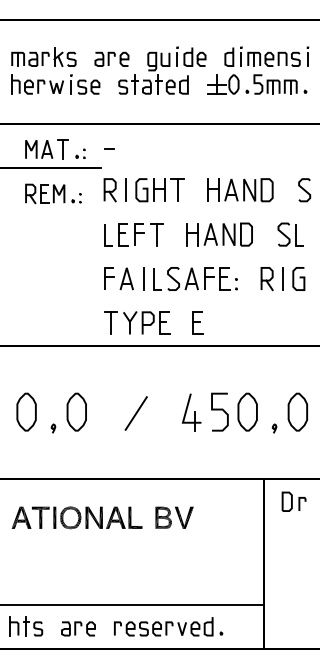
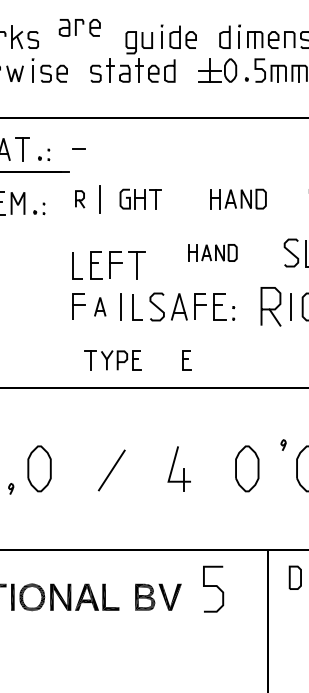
part: (111, 58) -> (79, 26), moved
part: (109, 190) -> (79, 199), size x0.6
part: (159, 190) -> (140, 199), size x0.7
part: (240, 190) -> (238, 199), size x0.7
part: (133, 234) -> (108, 265), moved
part: (219, 234) -> (213, 252), size x0.6
part: (126, 278) -> (99, 306), size x0.7
part: (266, 279) -> (270, 307), size x1.4
part: (137, 322) -> (113, 359), size x0.7
part: (197, 322) -> (186, 359), size x0.7
curve: (219, 410) -> (213, 587), moved
part: (274, 428) -> (283, 444), moved

